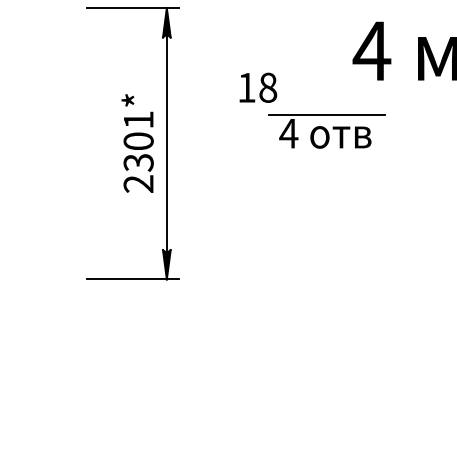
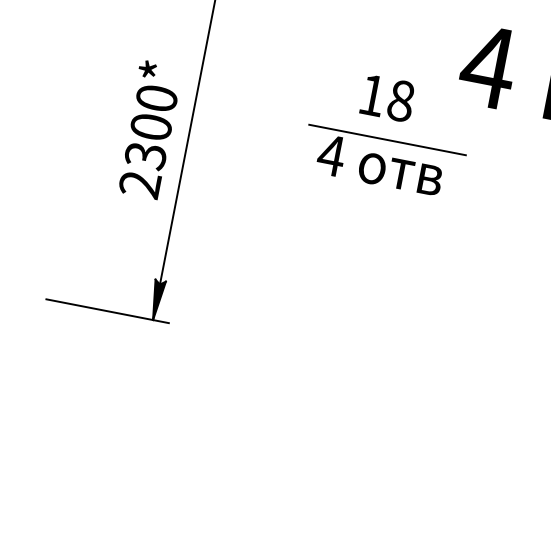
text: (258, 87) -> (388, 98), moved
text: (138, 119) -> (156, 97), 2301* -> 2300*
part: (326, 131) -> (382, 162), moved

